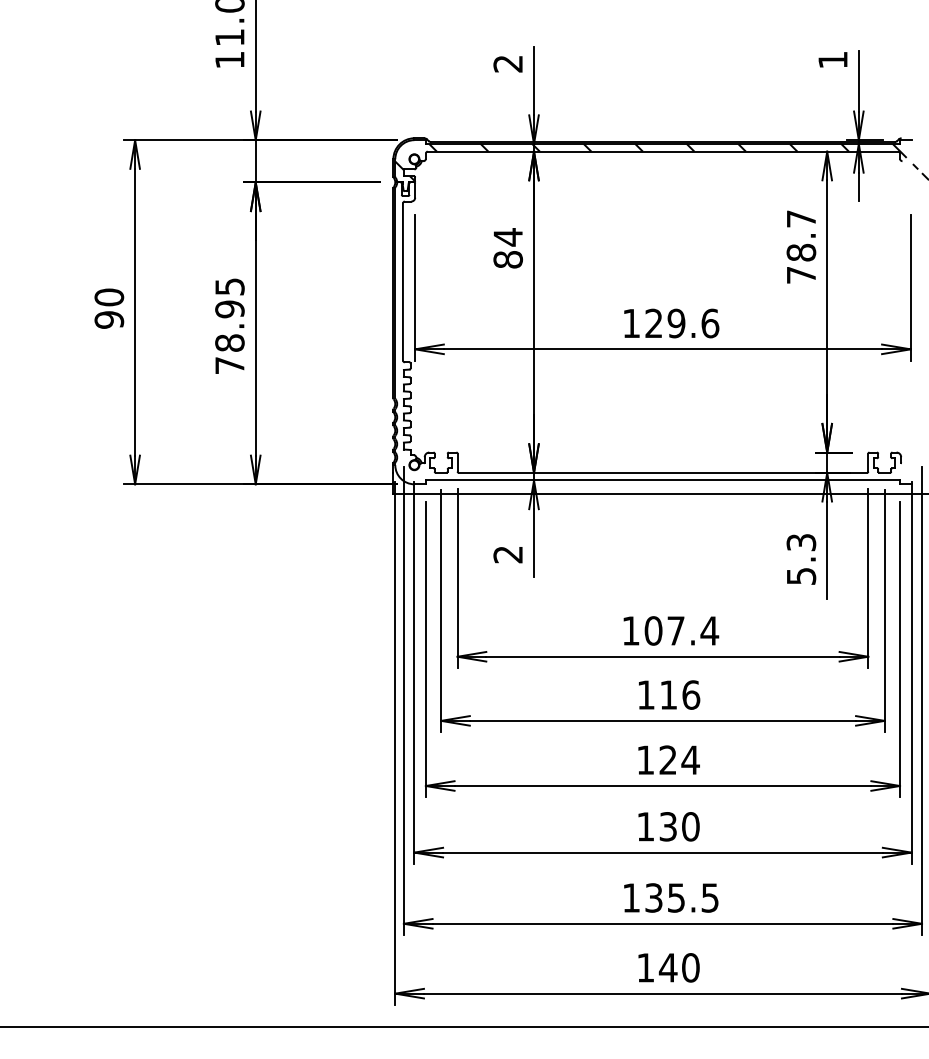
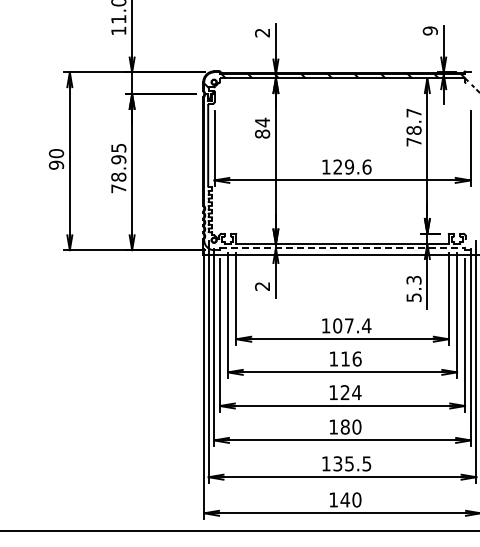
text: (831, 59) -> (429, 30), 1 -> 9
line: (664, 481) -> (343, 248), solid -> dashed
text: (666, 825) -> (344, 426), 130 -> 180

